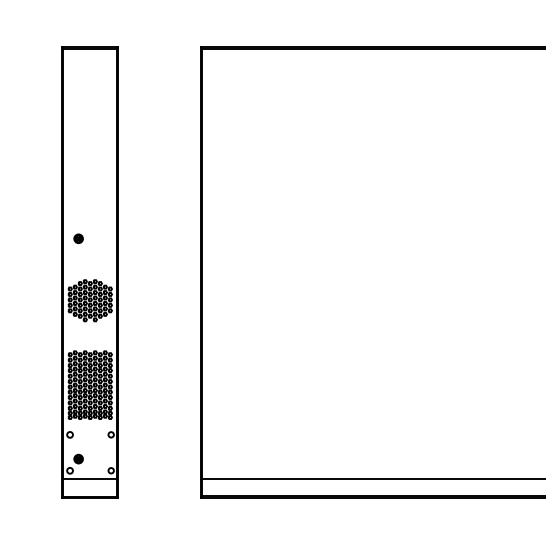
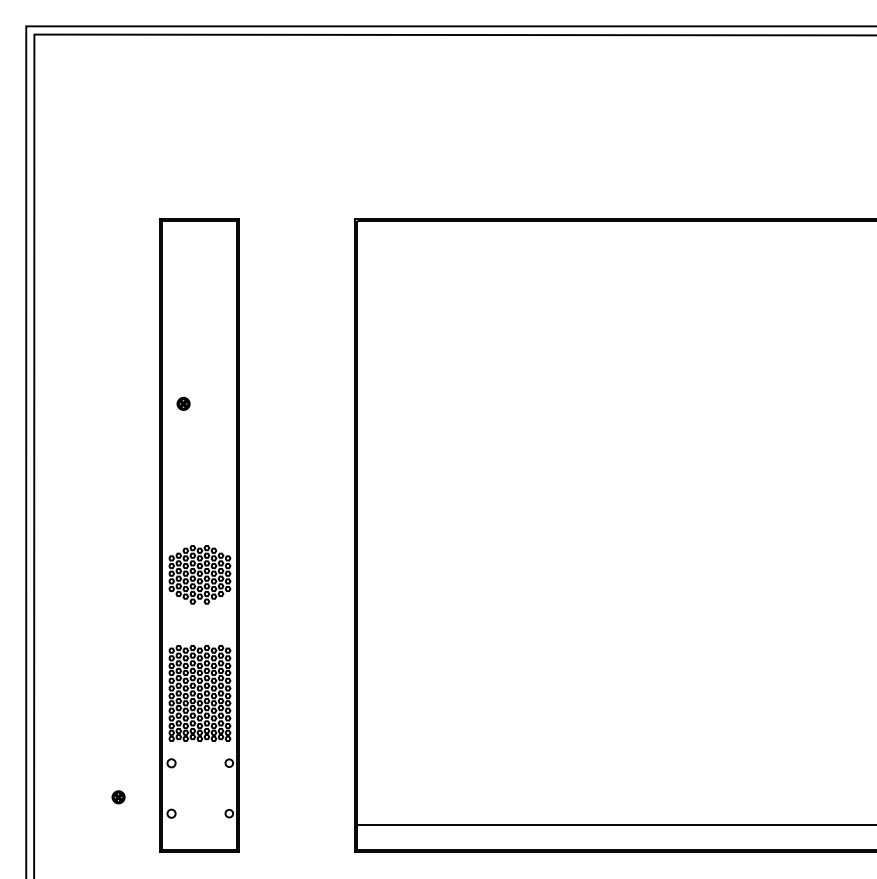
part: (78, 238) -> (183, 403), moved
part: (78, 459) -> (118, 797), moved
line: (89, 479) -> (199, 825), removed

